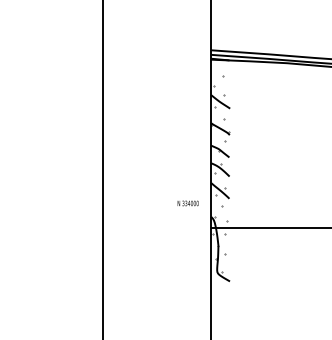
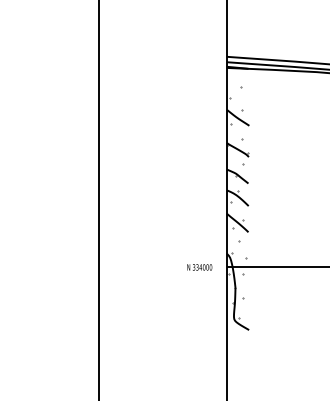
text: (187, 203) -> (198, 267), moved

